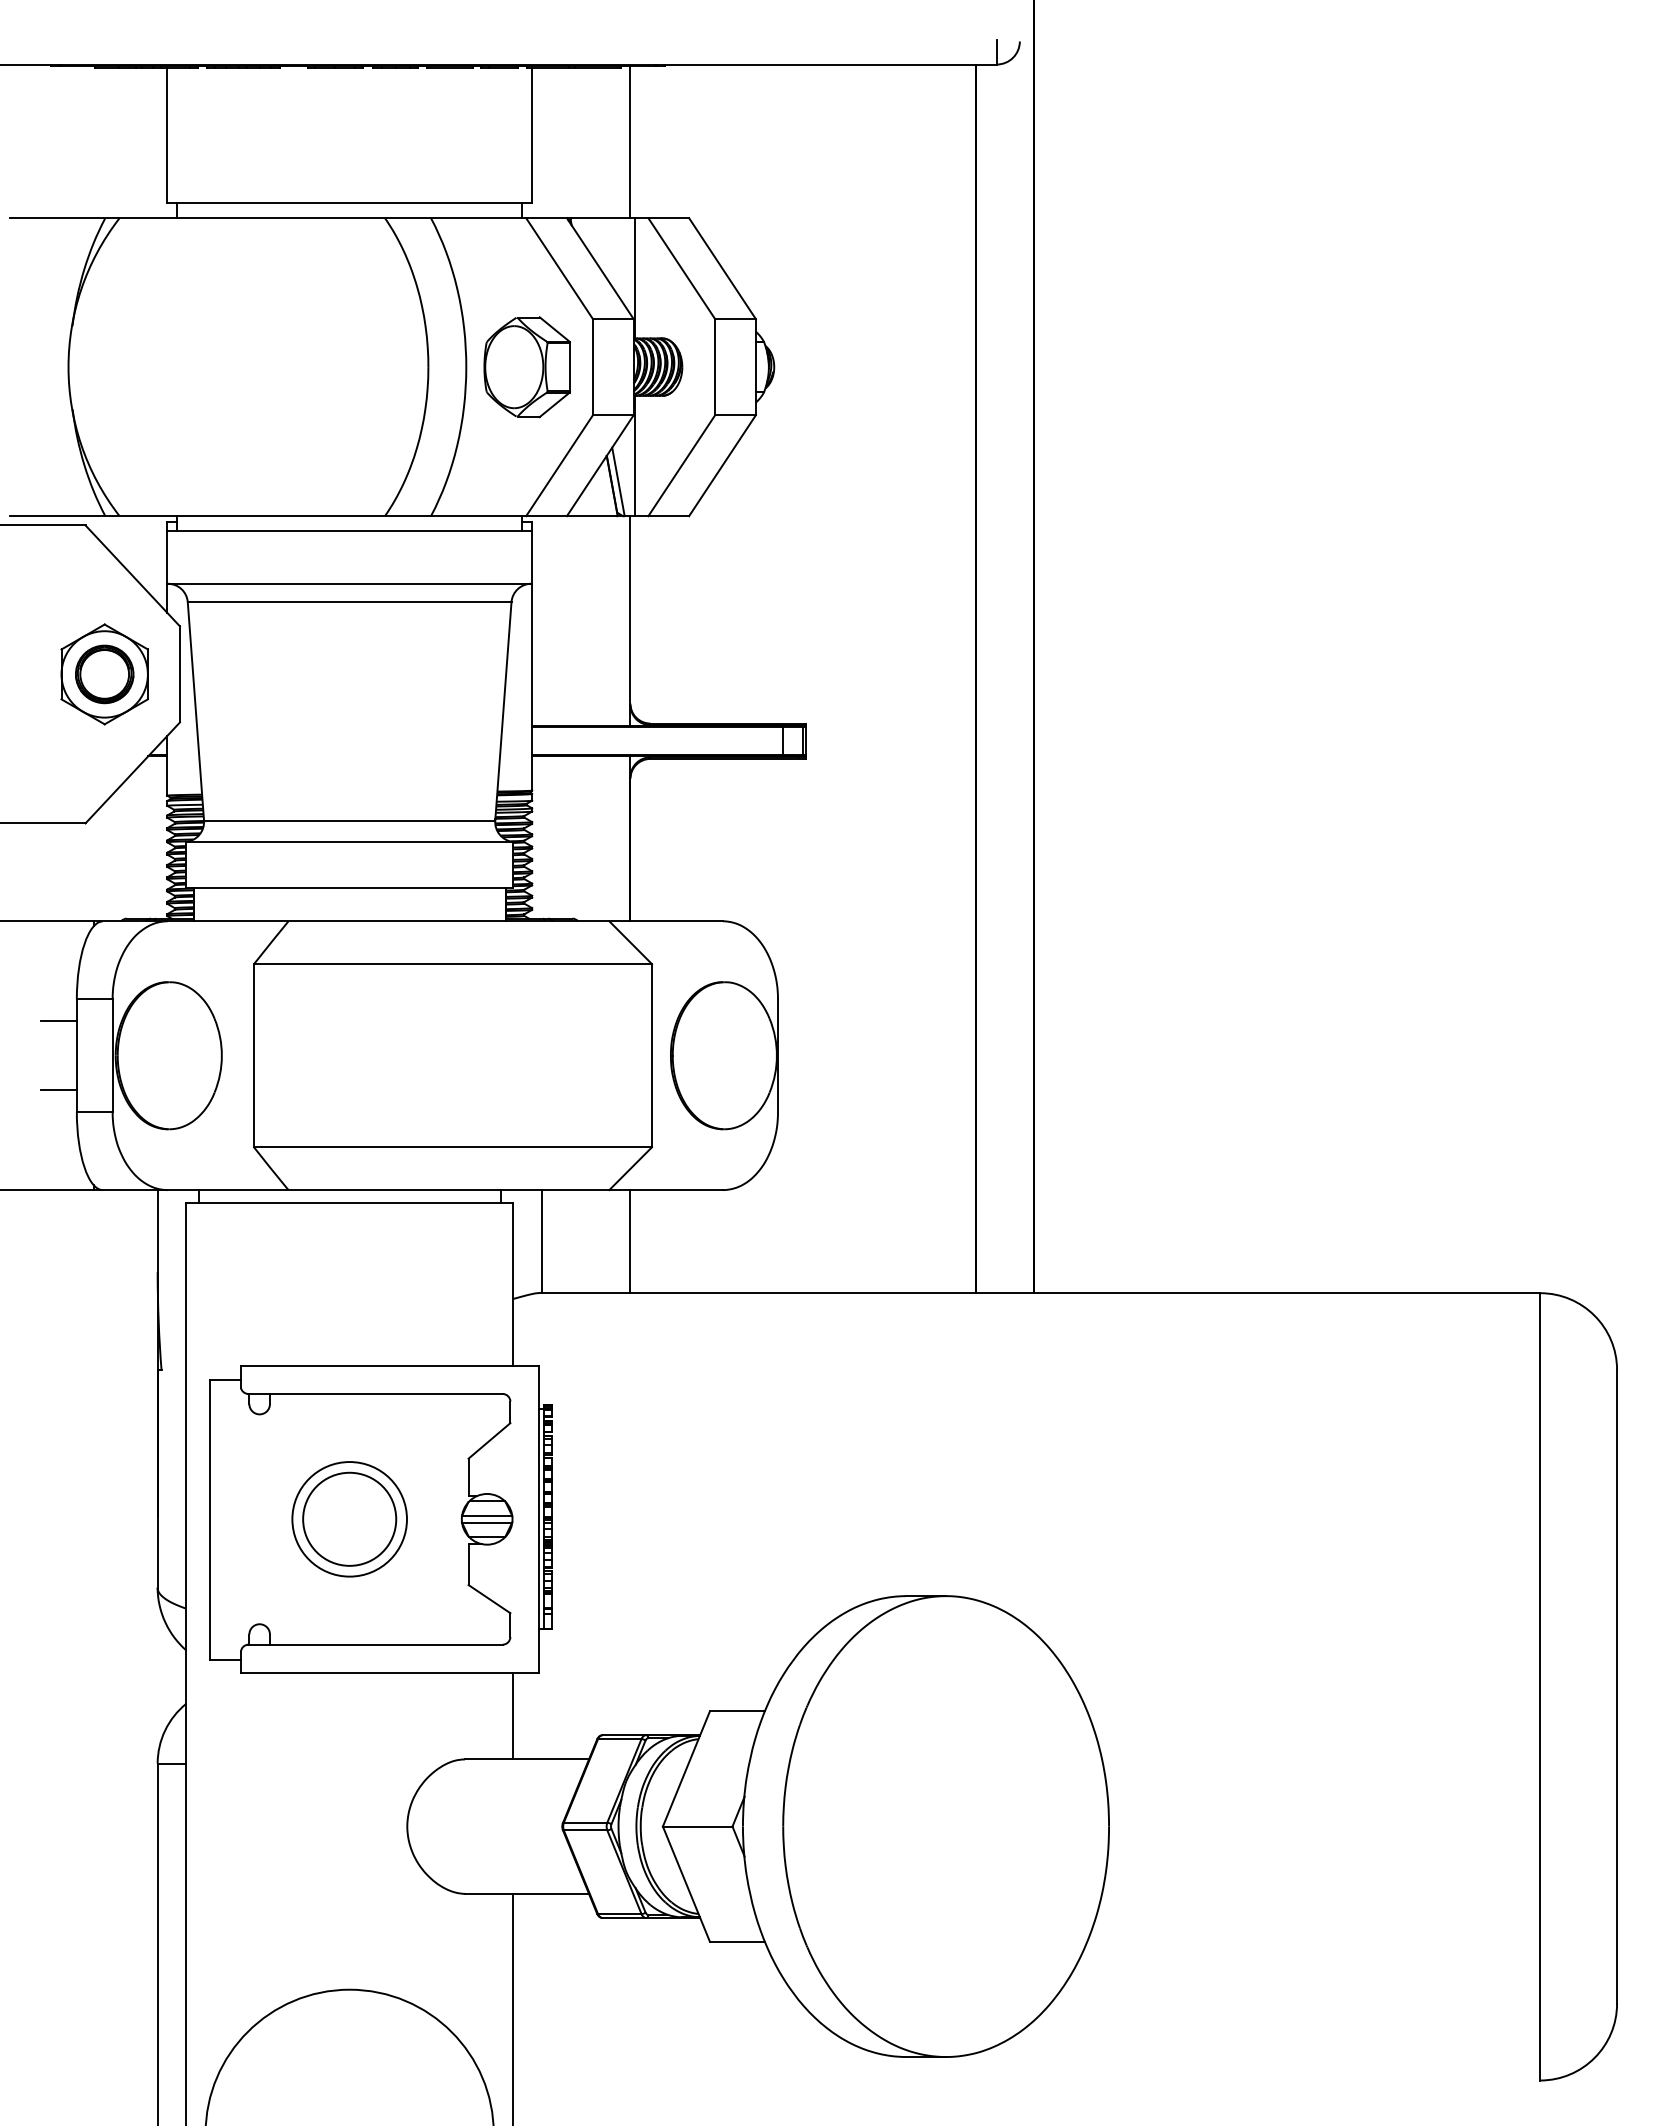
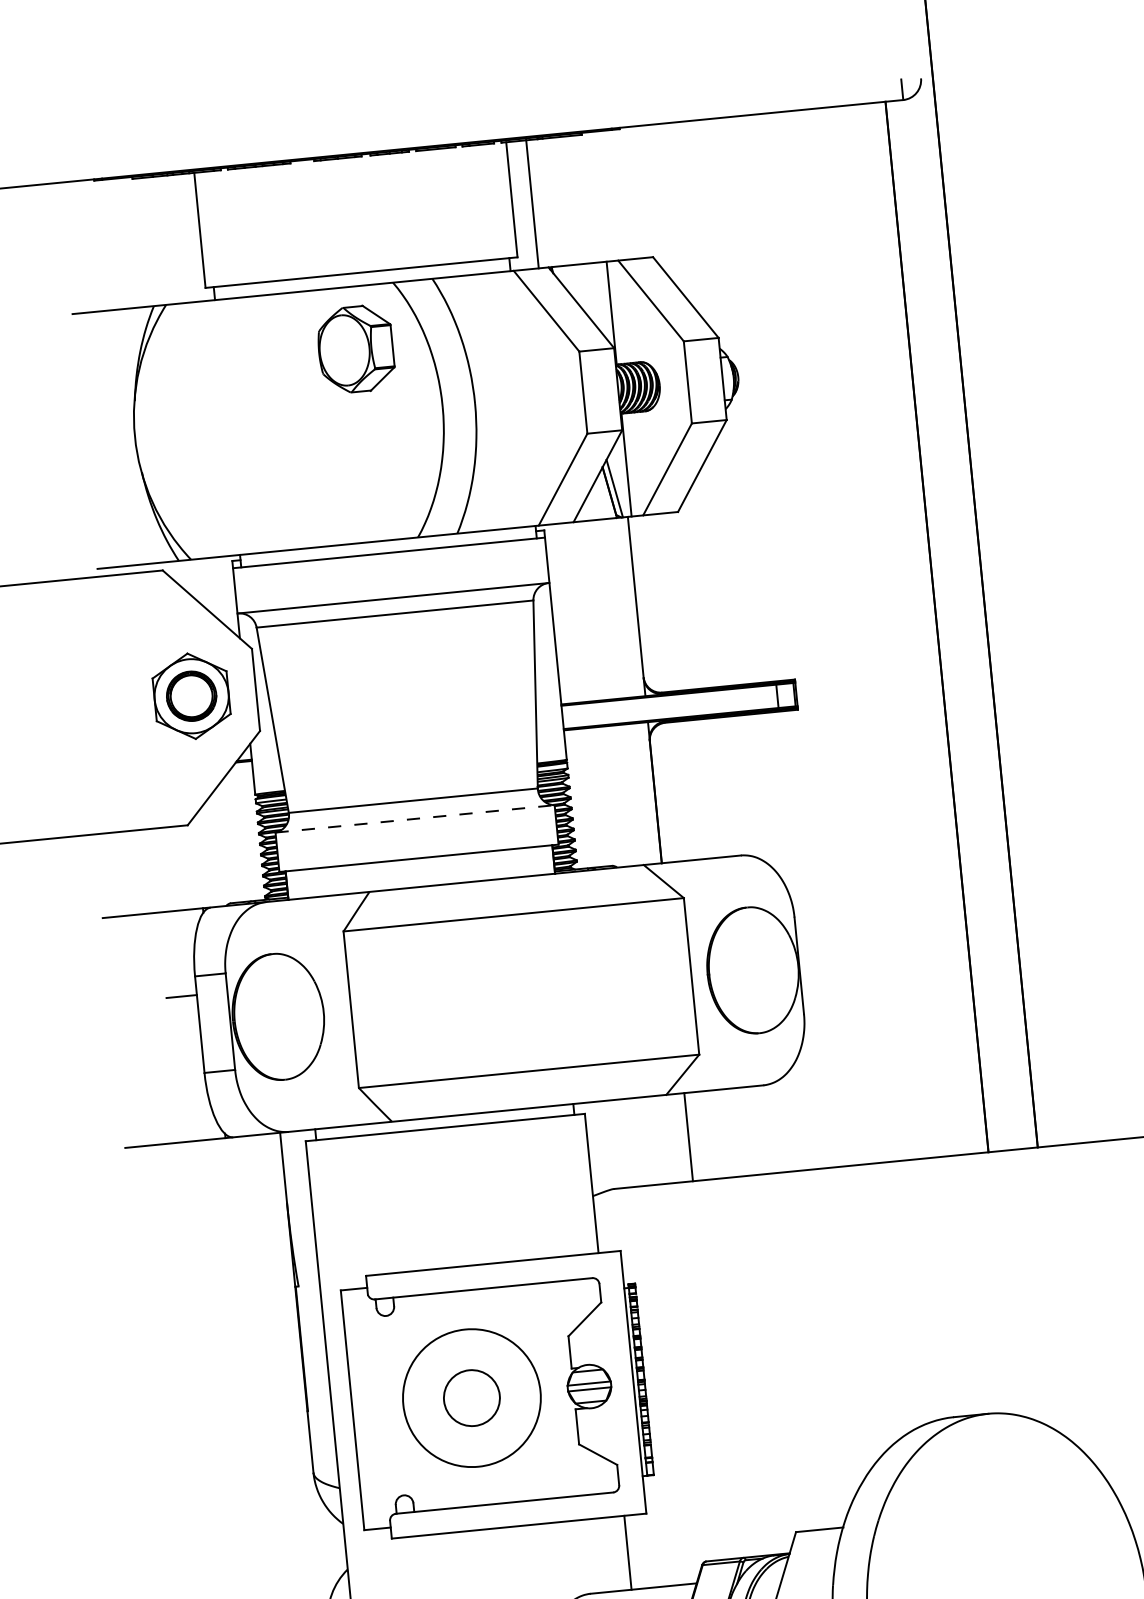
line: (630, 142) -> (532, 203), moved
part: (526, 367) -> (355, 349), moved
line: (350, 841) -> (415, 818), solid -> dashed
line: (58, 1090) -> (187, 1055), removed
line: (541, 1241) -> (612, 1144), removed
circle: (349, 1518) -> (471, 1397), size x0.7
circle: (349, 1519) -> (471, 1398), size x1.4

